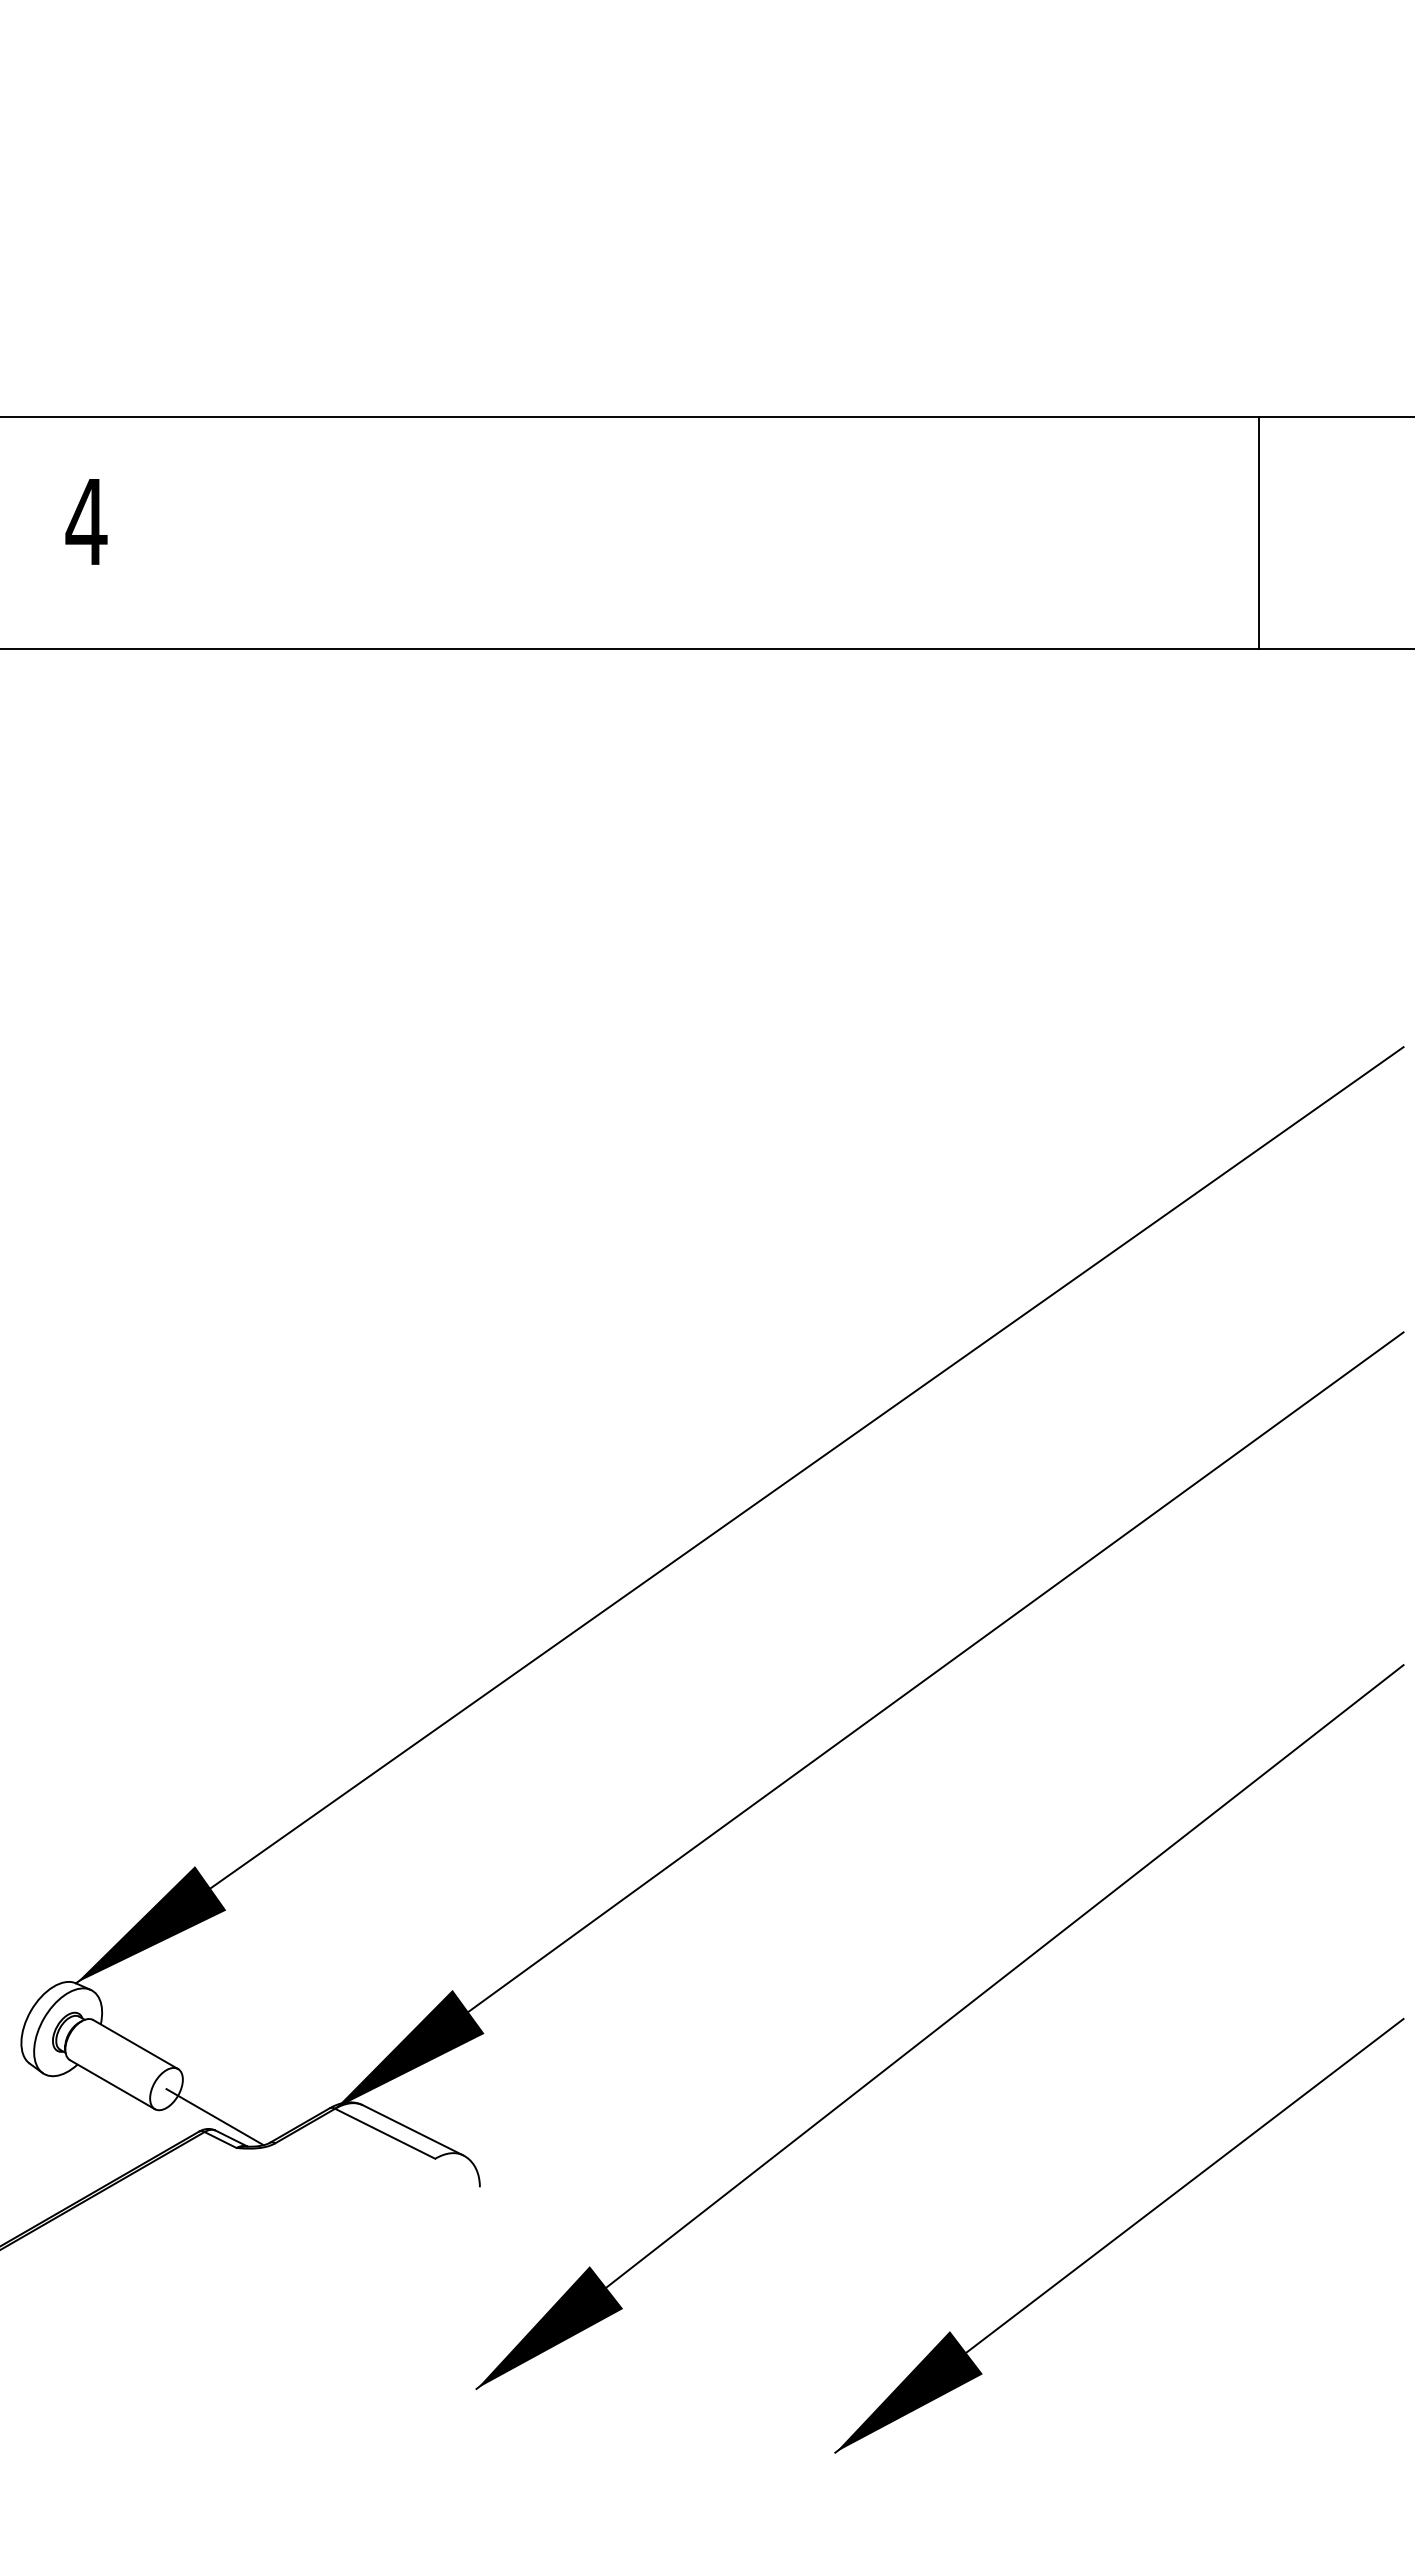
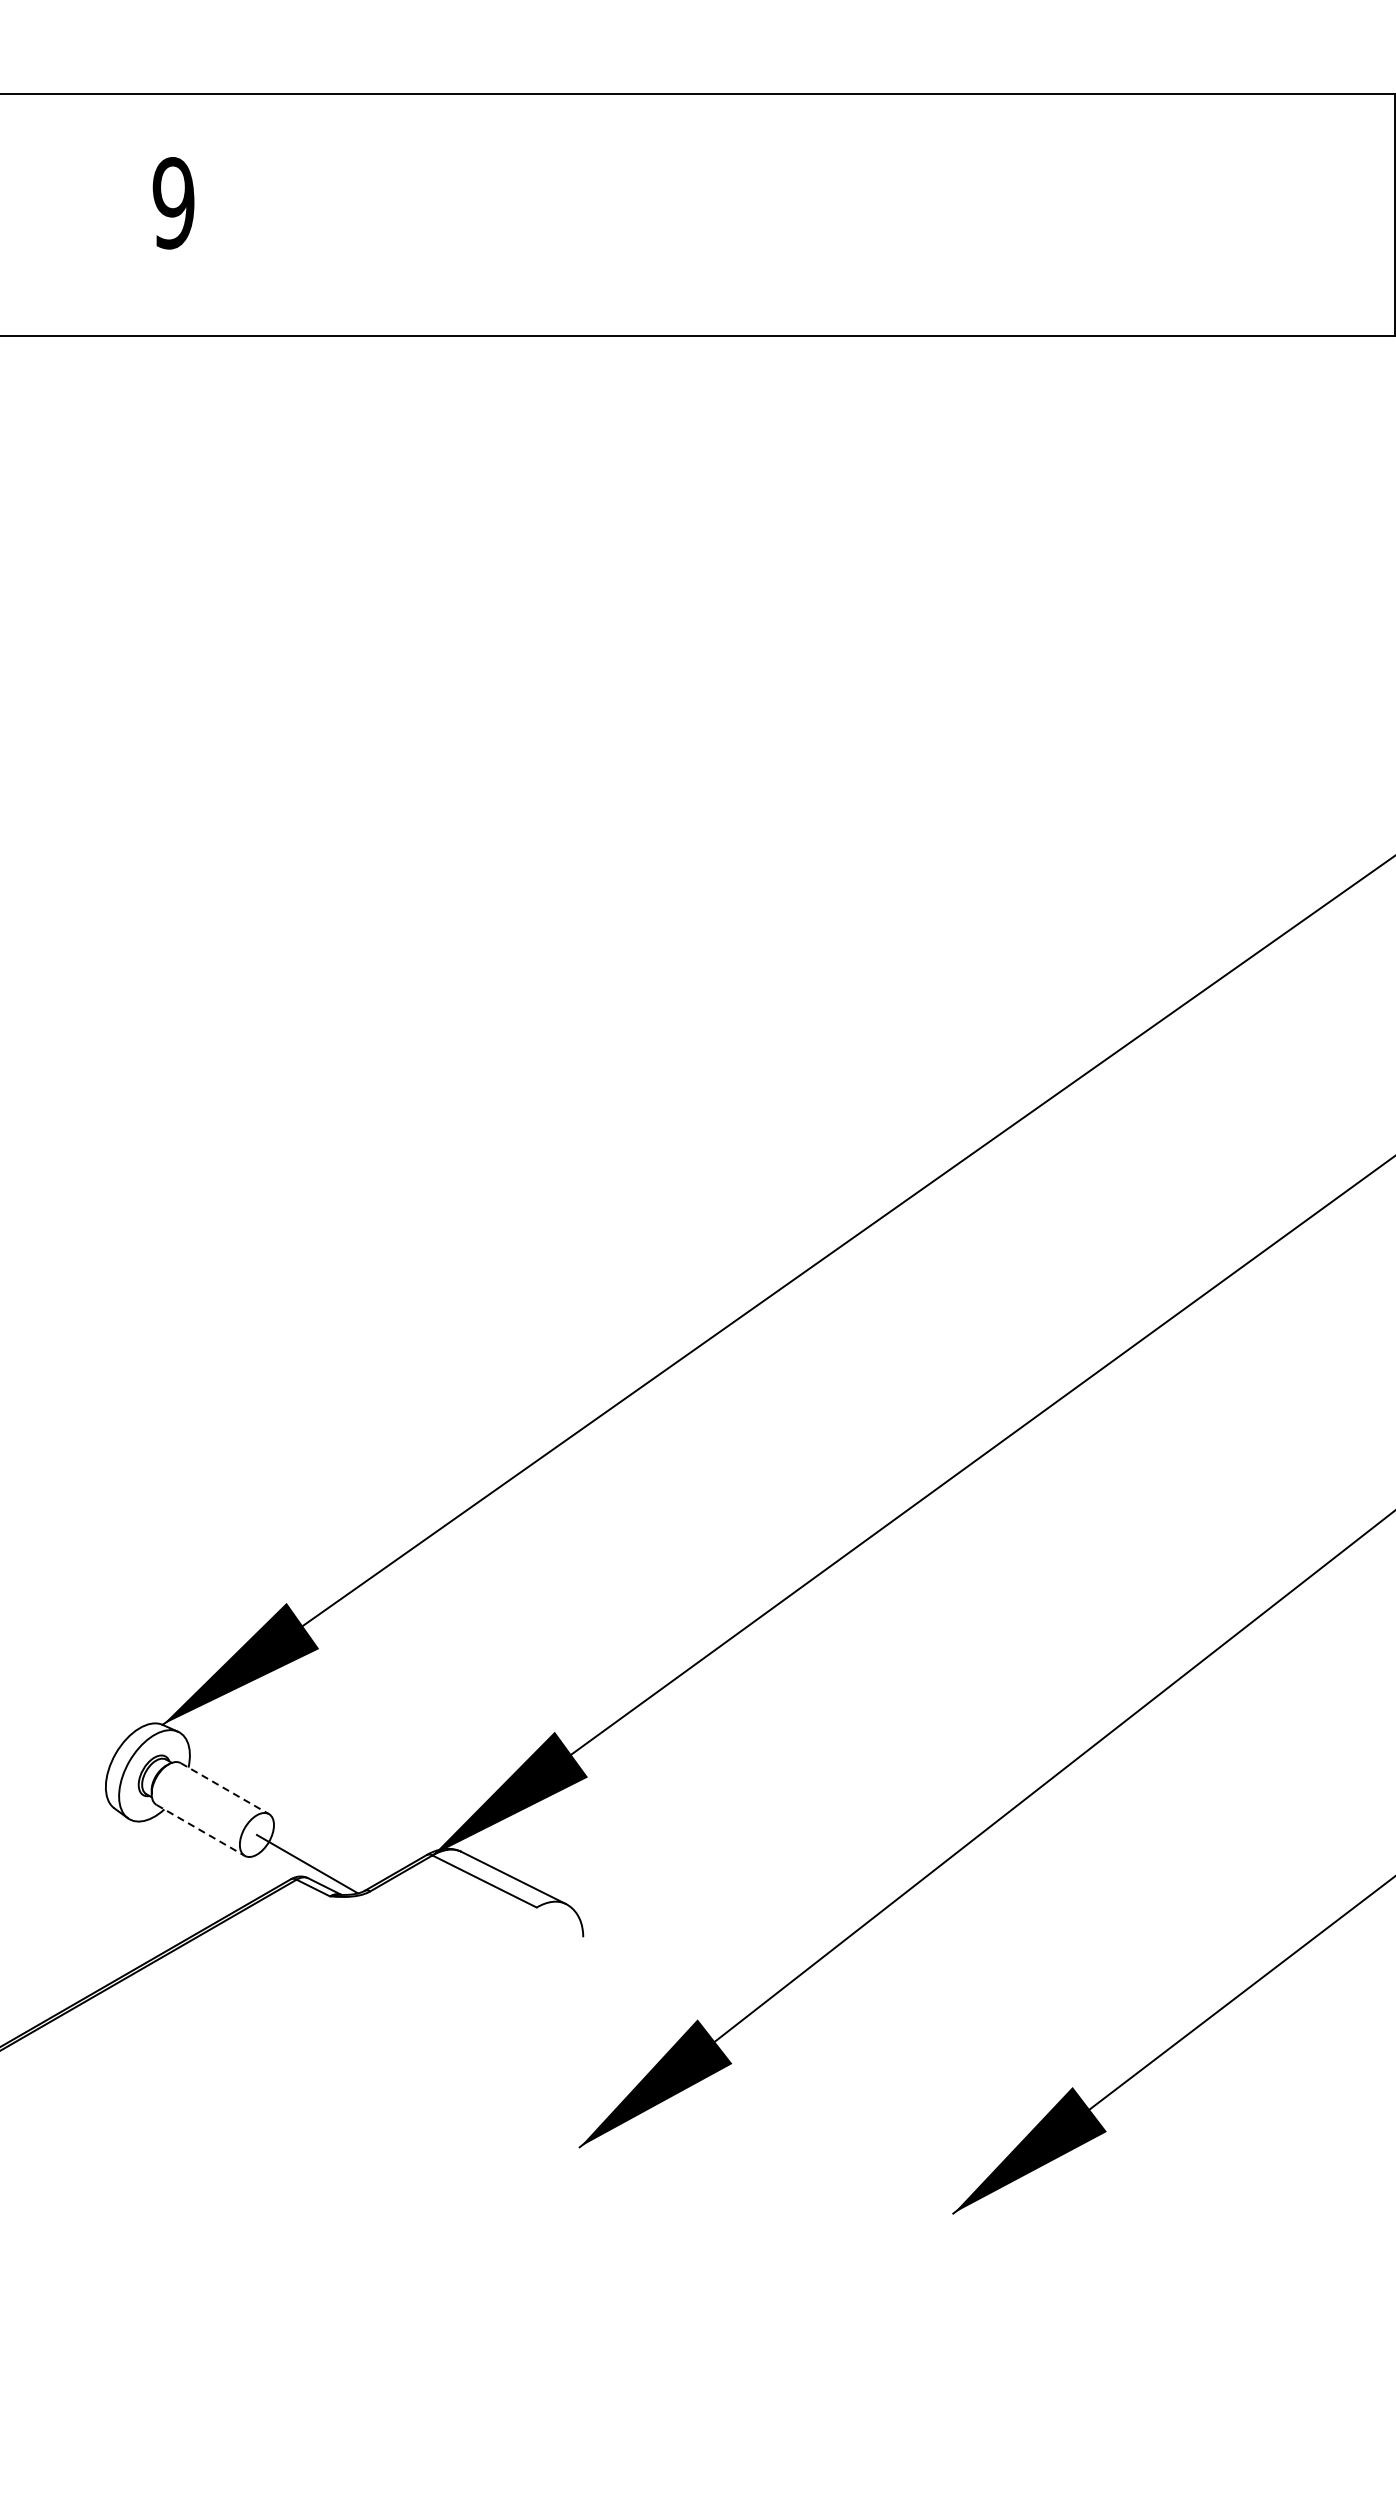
text: (86, 521) -> (173, 202), 4 -> 9
line: (135, 2044) -> (224, 1788), solid -> dashed
line: (112, 2084) -> (200, 1830), solid -> dashed

